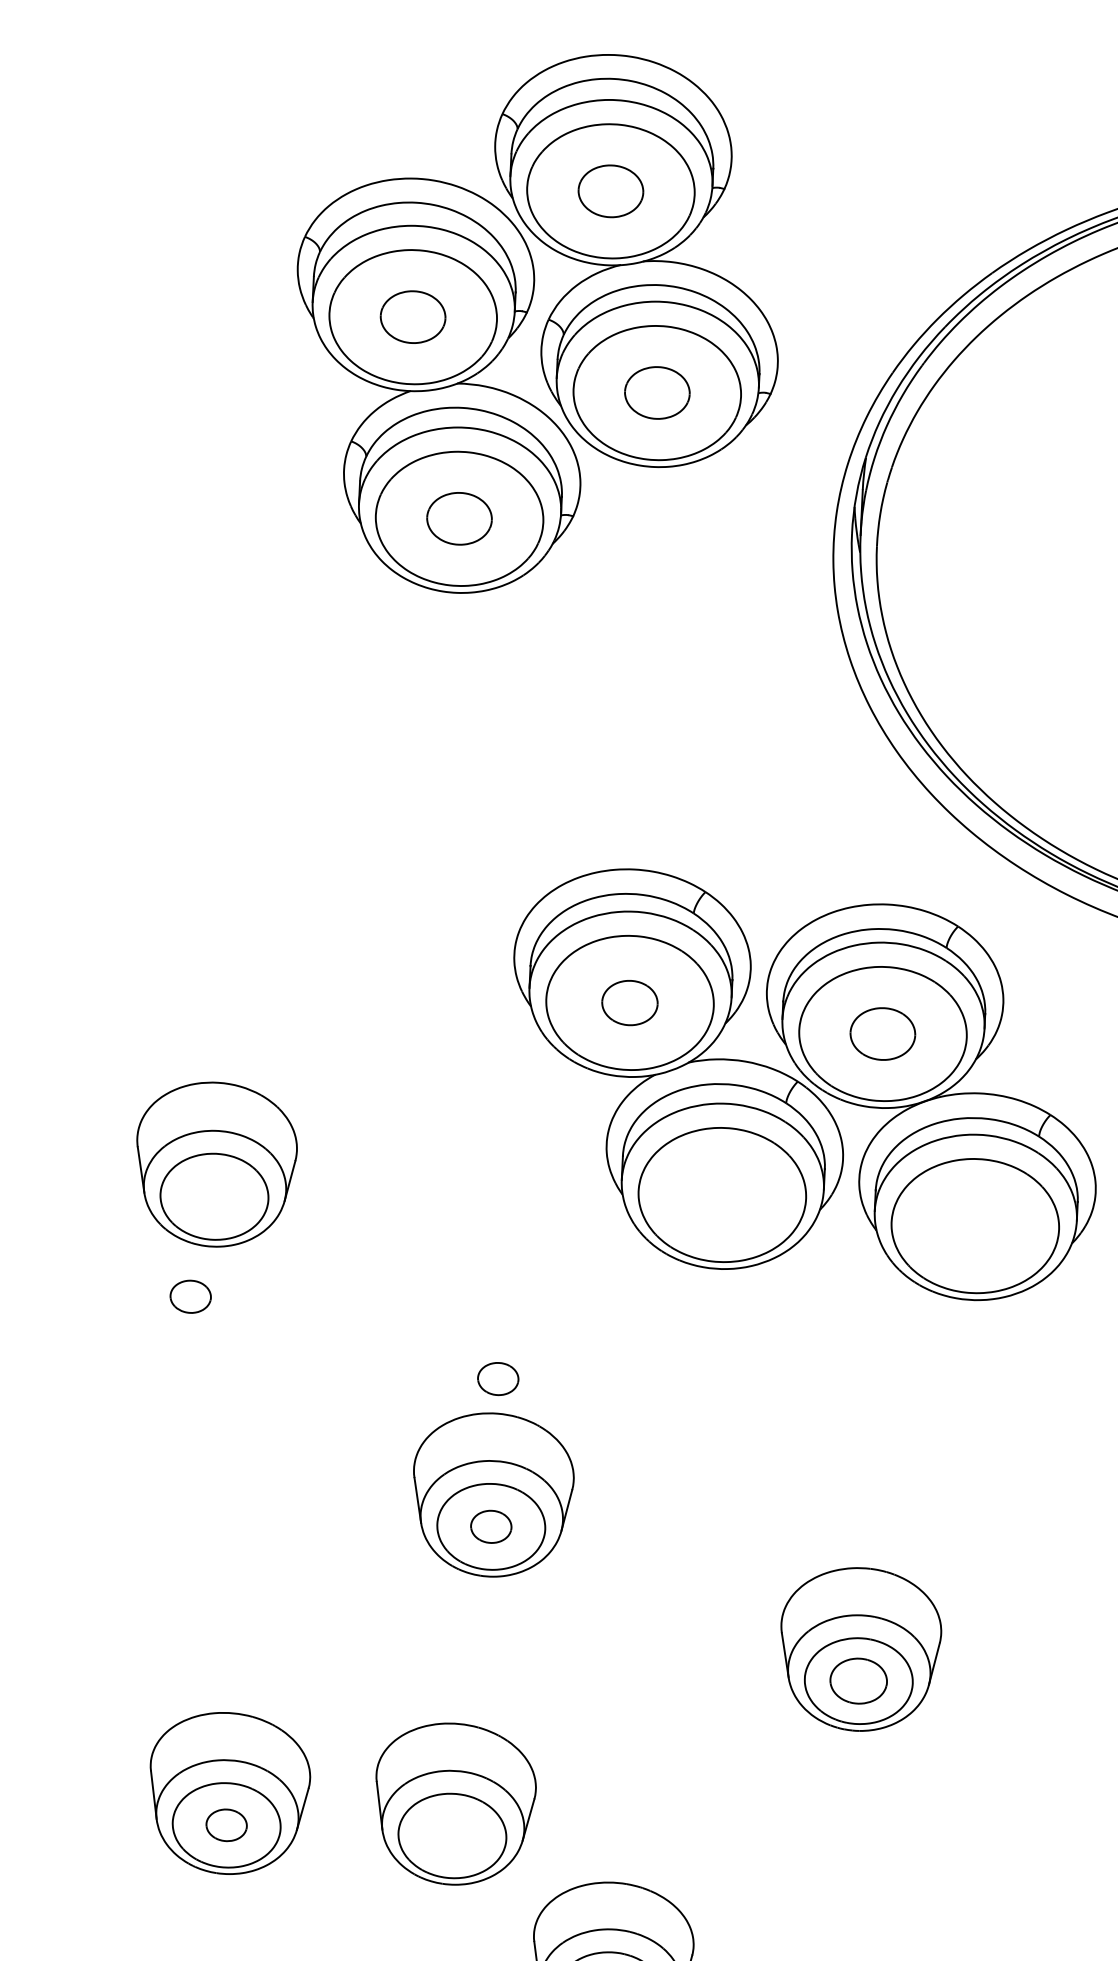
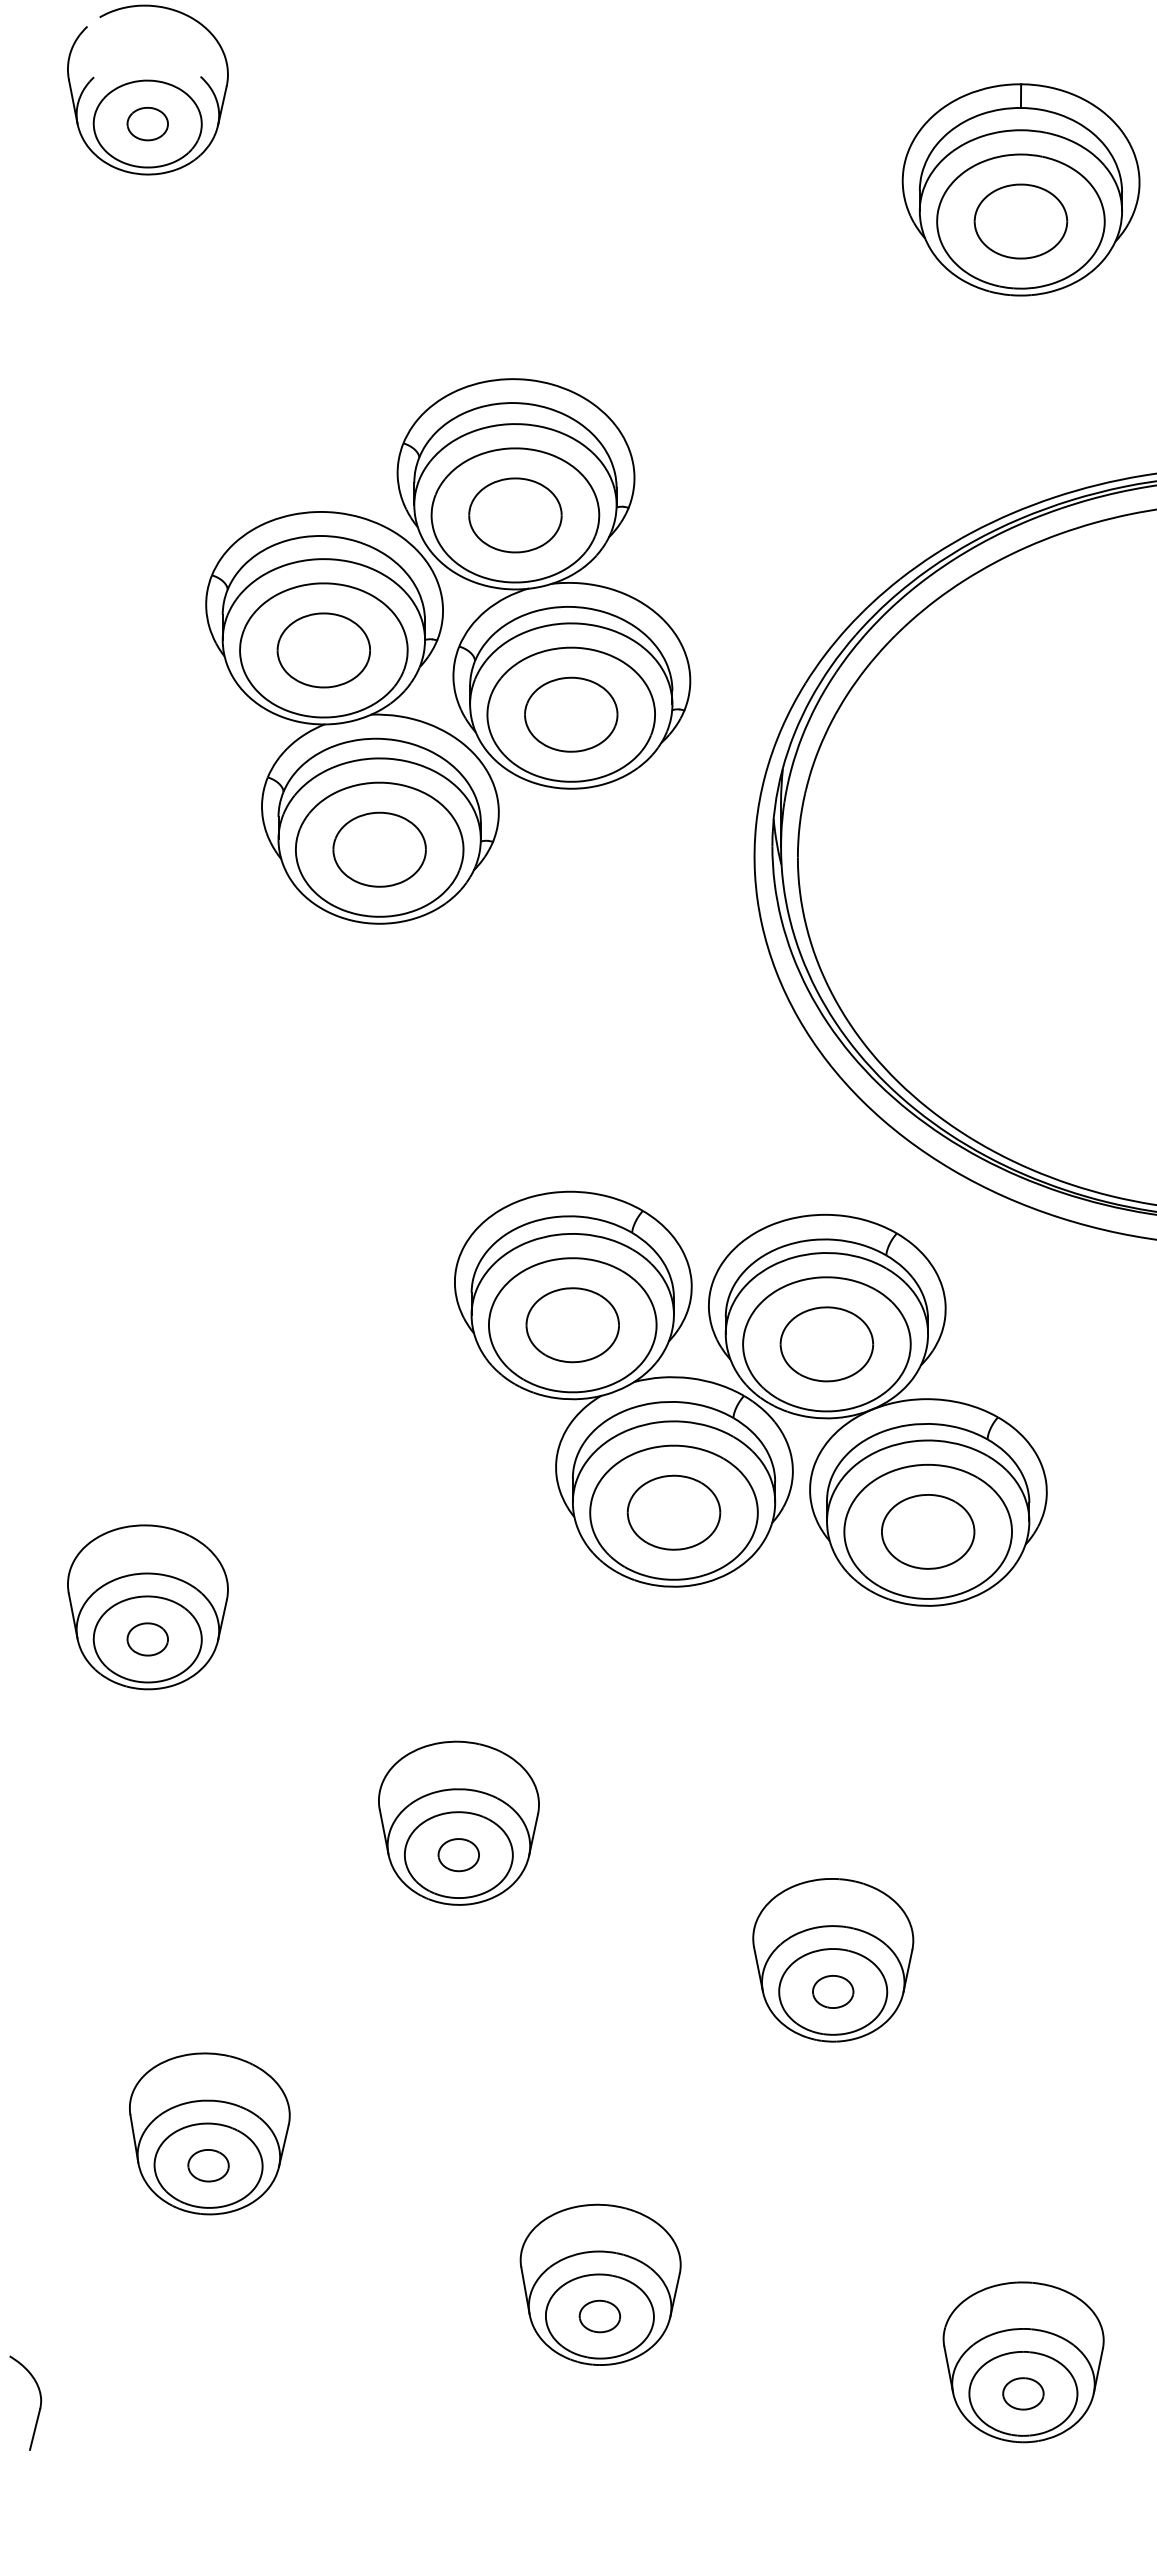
part: (610, 191) -> (515, 515), size x1.43
part: (412, 317) -> (323, 650), size x1.43
part: (657, 392) -> (571, 714), size x1.43
part: (459, 518) -> (379, 849), size x1.43
part: (629, 1003) -> (572, 1325), size x1.67
part: (882, 1034) -> (826, 1344), size x1.43
part: (215, 1164) -> (147, 1607), moved
part: (721, 1194) -> (673, 1512), added
part: (975, 1225) -> (928, 1531), added
part: (497, 1379) -> (458, 1707), removed
part: (859, 1680) -> (833, 1991), size x0.71
part: (454, 1803) -> (435, 2133), removed

